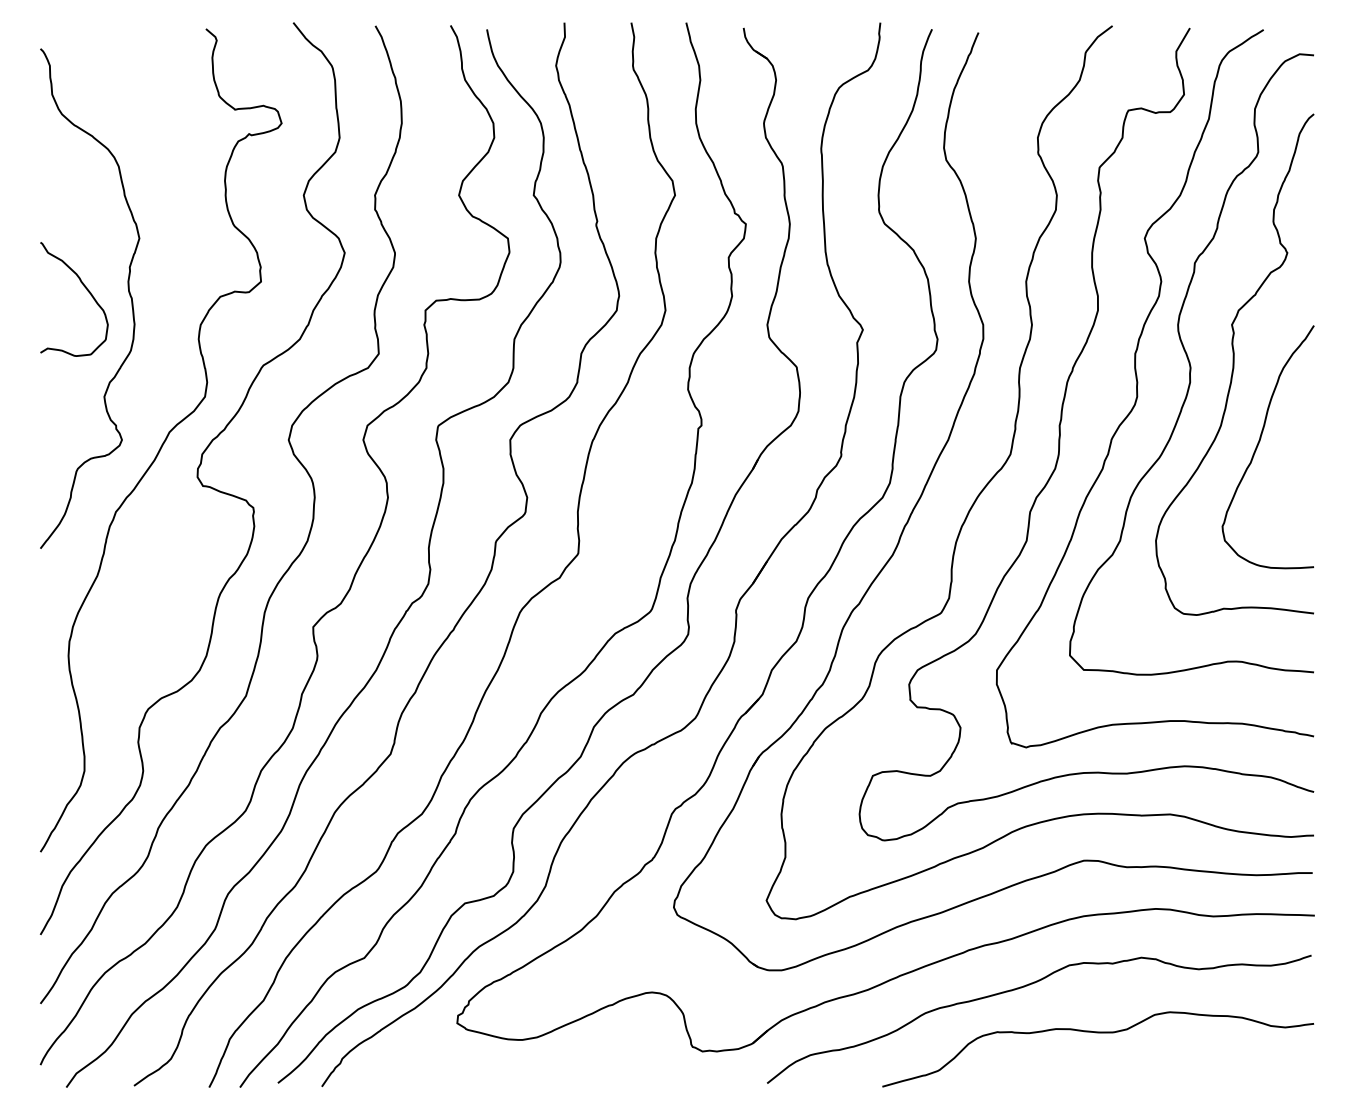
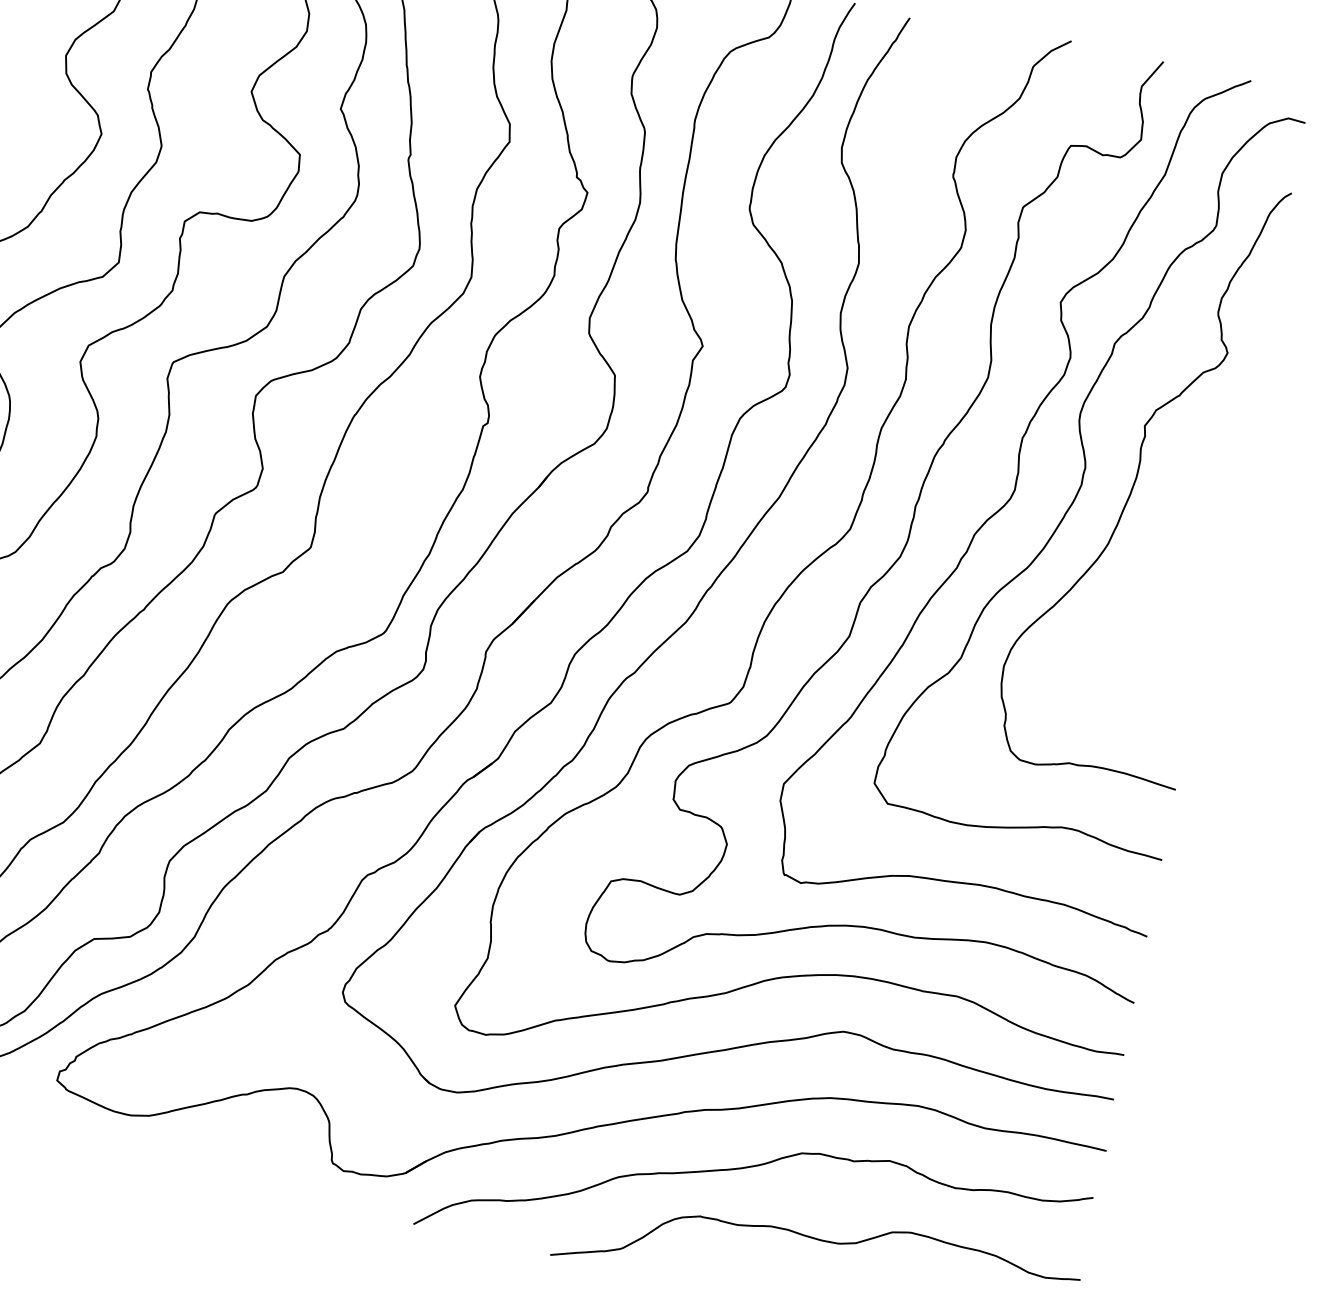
curve: (1259, 443) -> (1150, 574), removed

